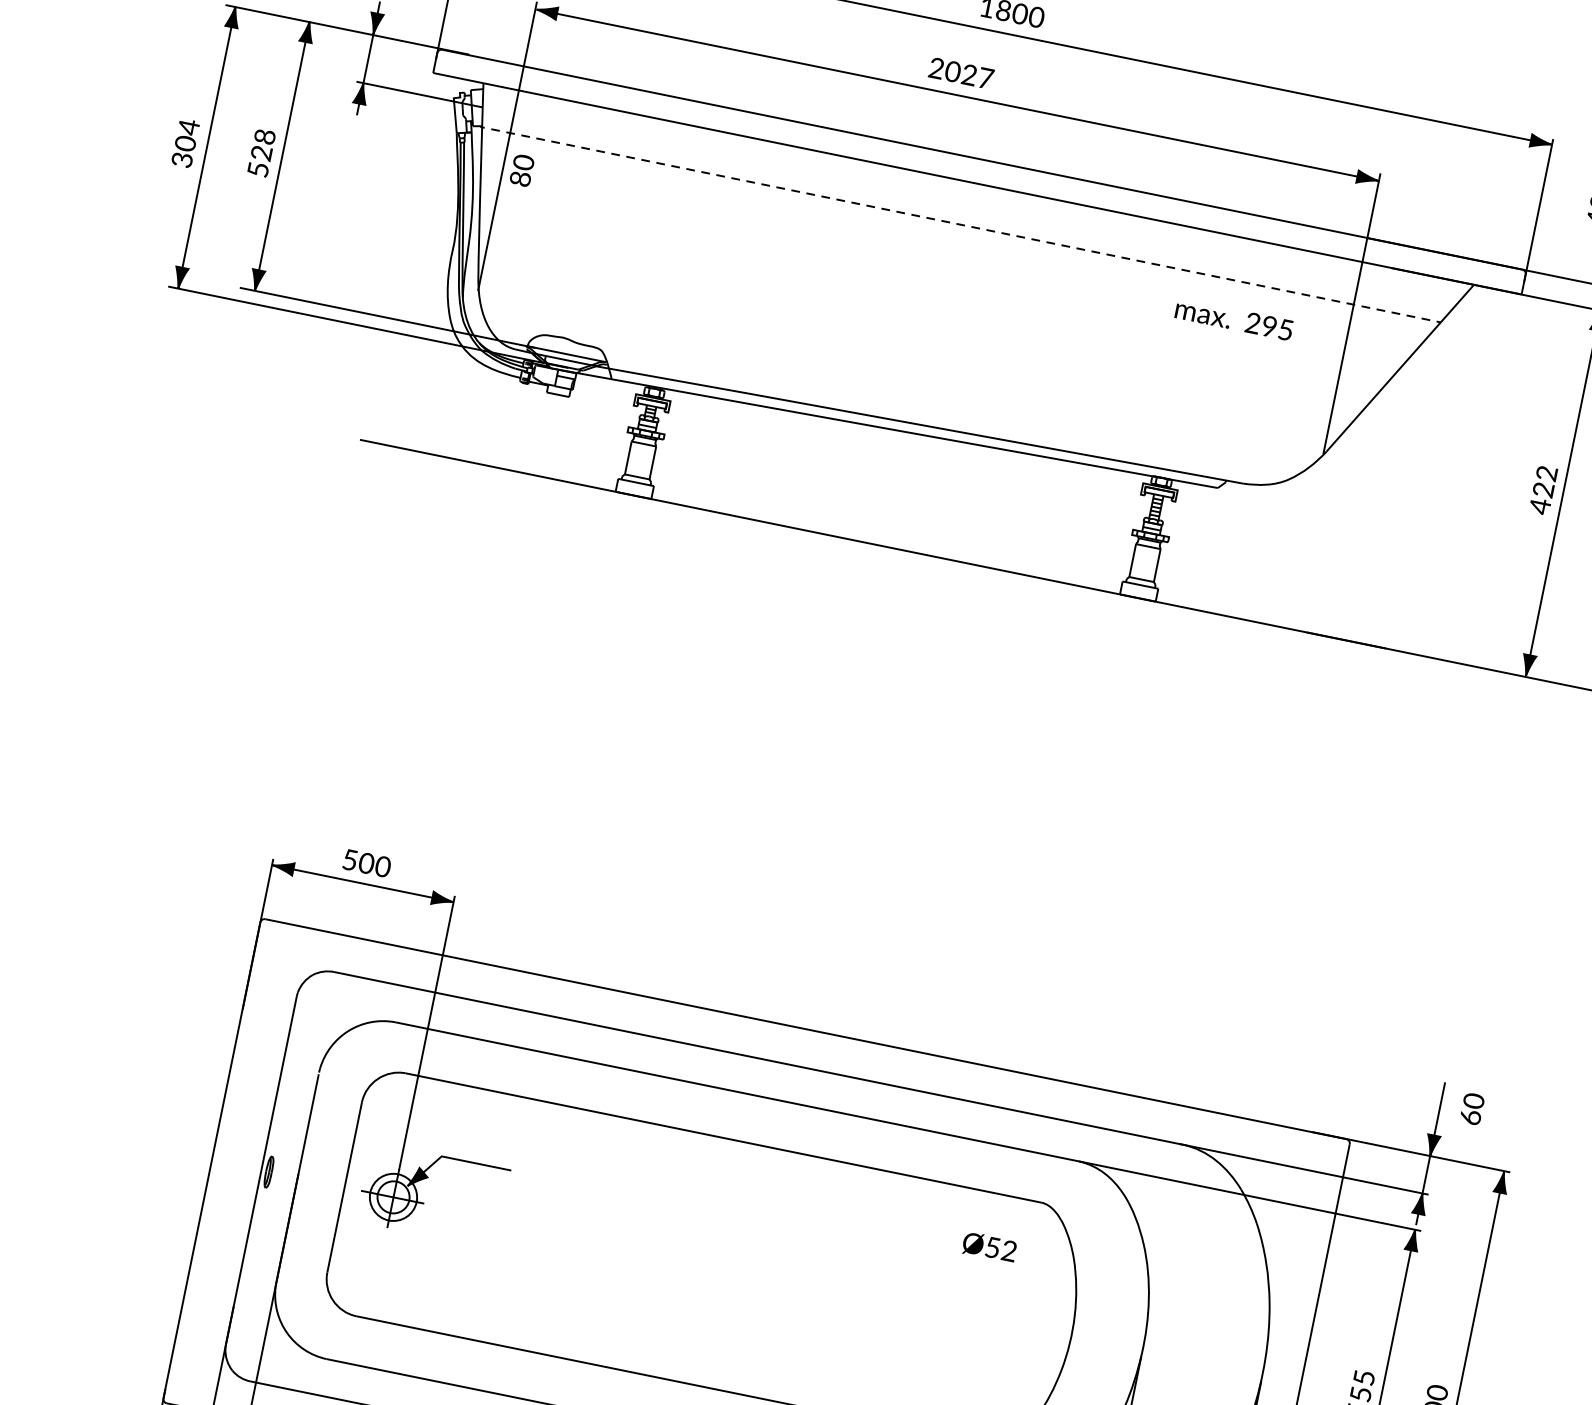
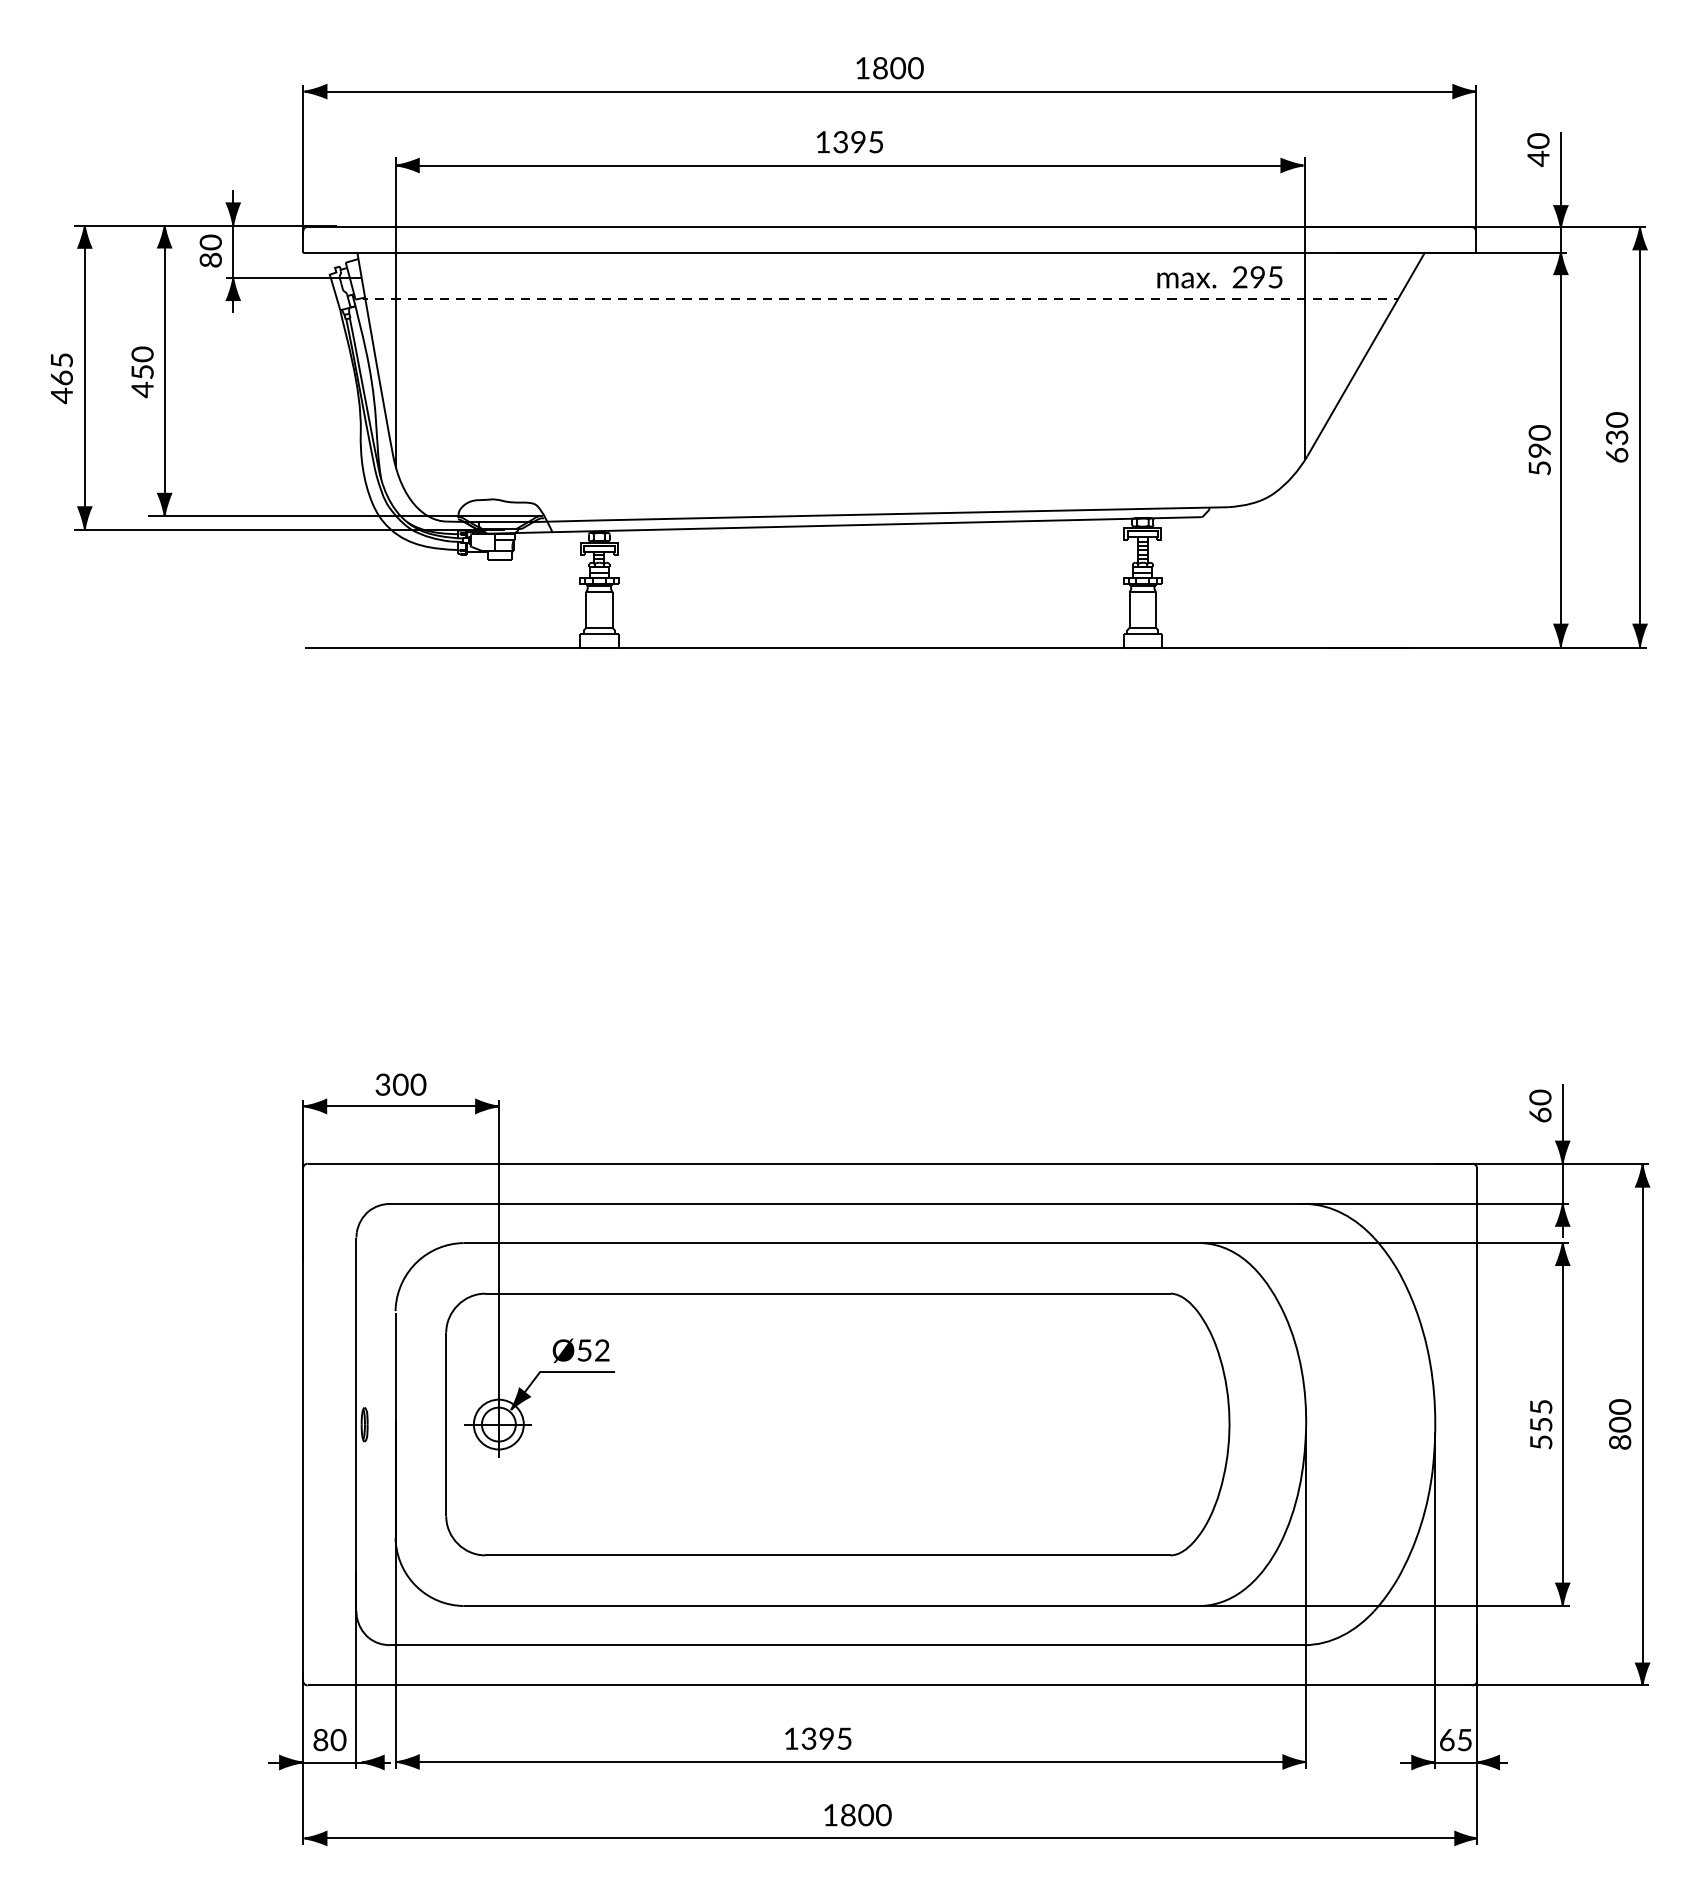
text: (961, 73) -> (849, 142), 2027 -> 1395
text: (185, 143) -> (61, 378), 304 -> 465
text: (261, 153) -> (142, 372), 528 -> 450
text: (521, 169) -> (210, 250), moved
text: (1233, 319) -> (1219, 277), moved
text: (1543, 489) -> (1539, 450), 422 -> 590
text: (349, 859) -> (382, 1084), 500 -> 300
text: (1472, 1108) -> (1540, 1105), moved
text: (989, 1246) -> (580, 1350), moved

